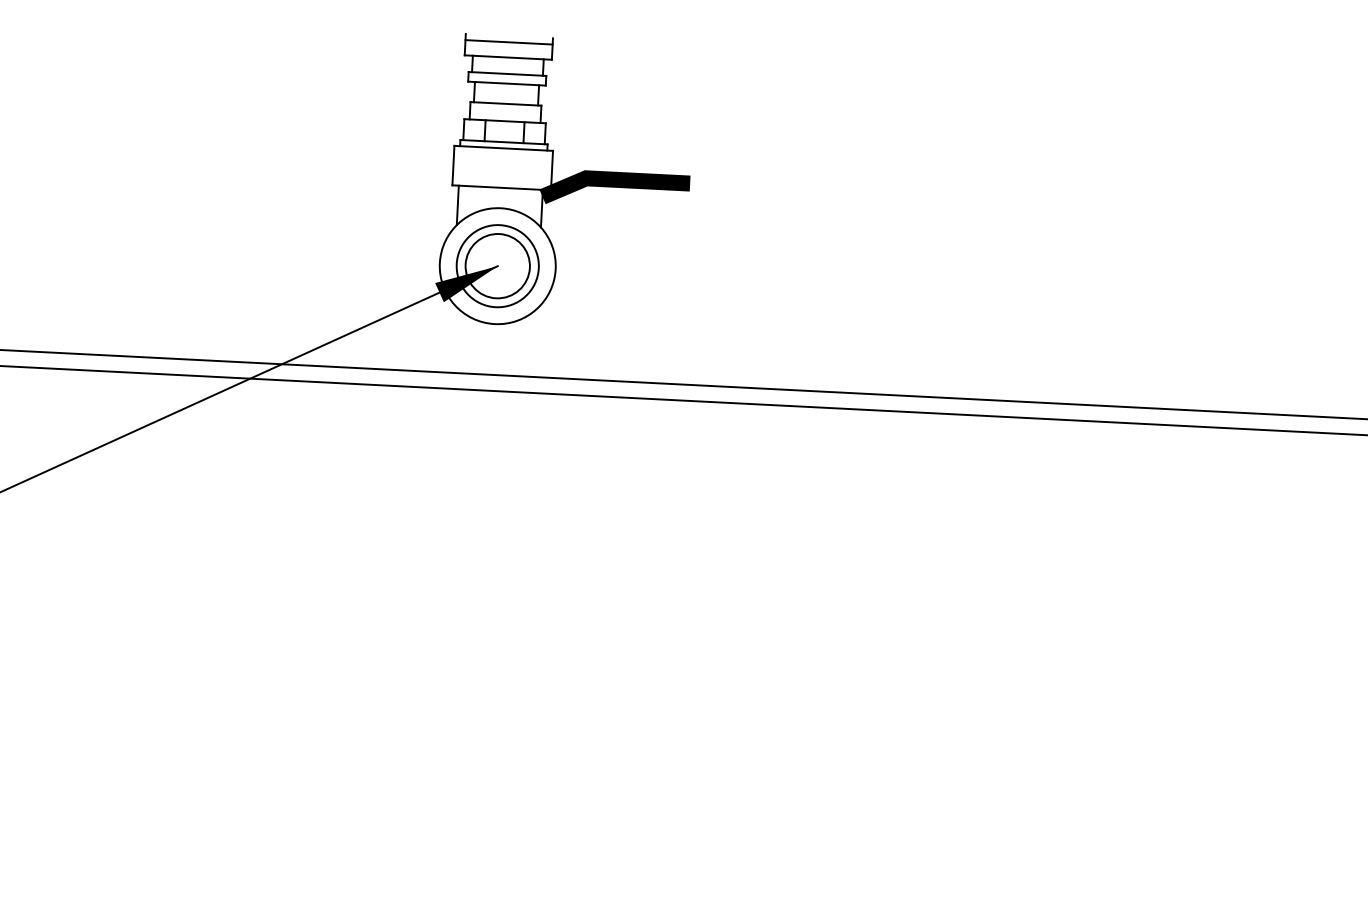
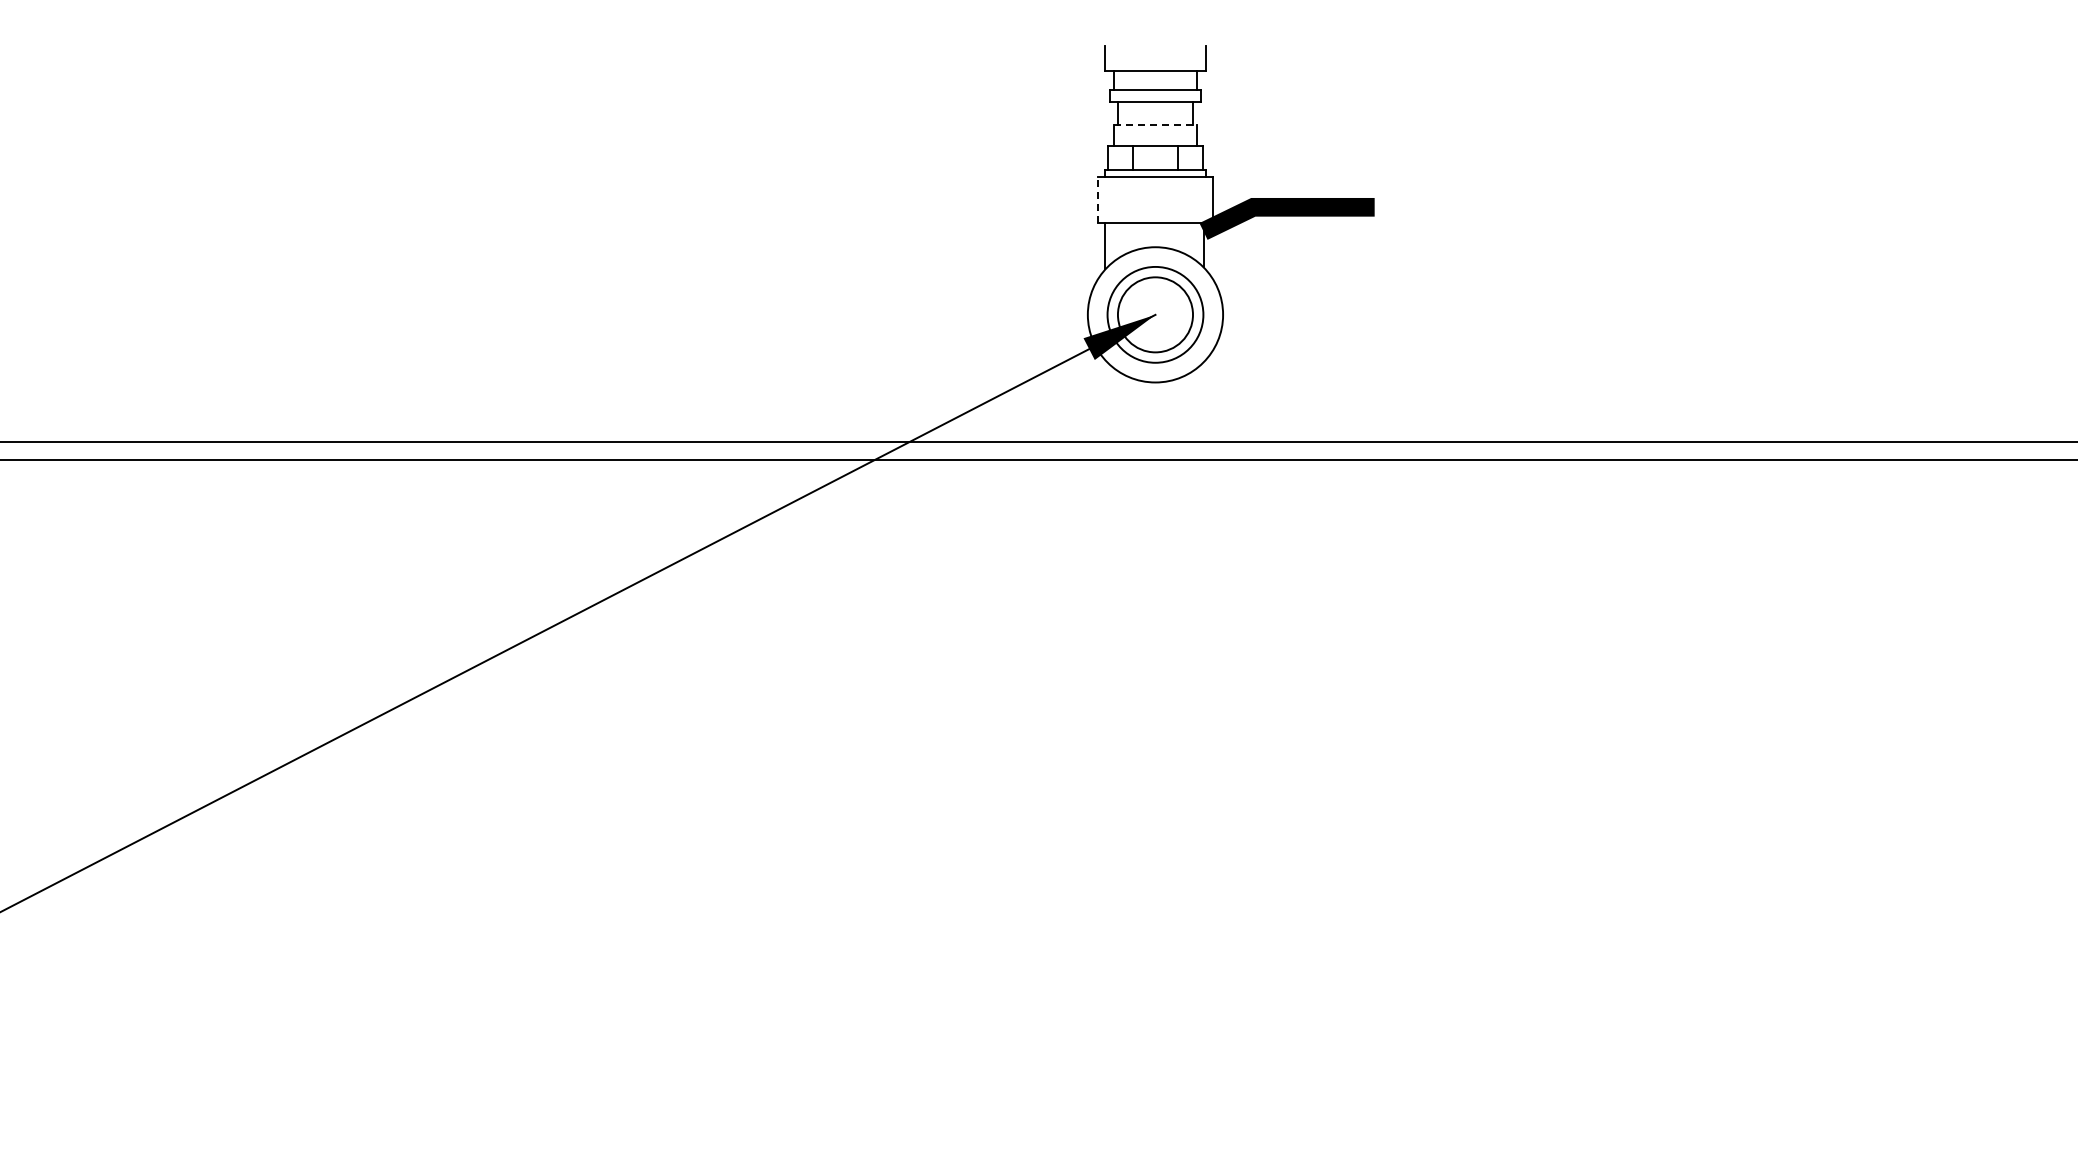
line: (509, 42) -> (1155, 53), removed
line: (506, 104) -> (1155, 125), solid -> dashed
line: (453, 164) -> (1097, 199), solid -> dashed

